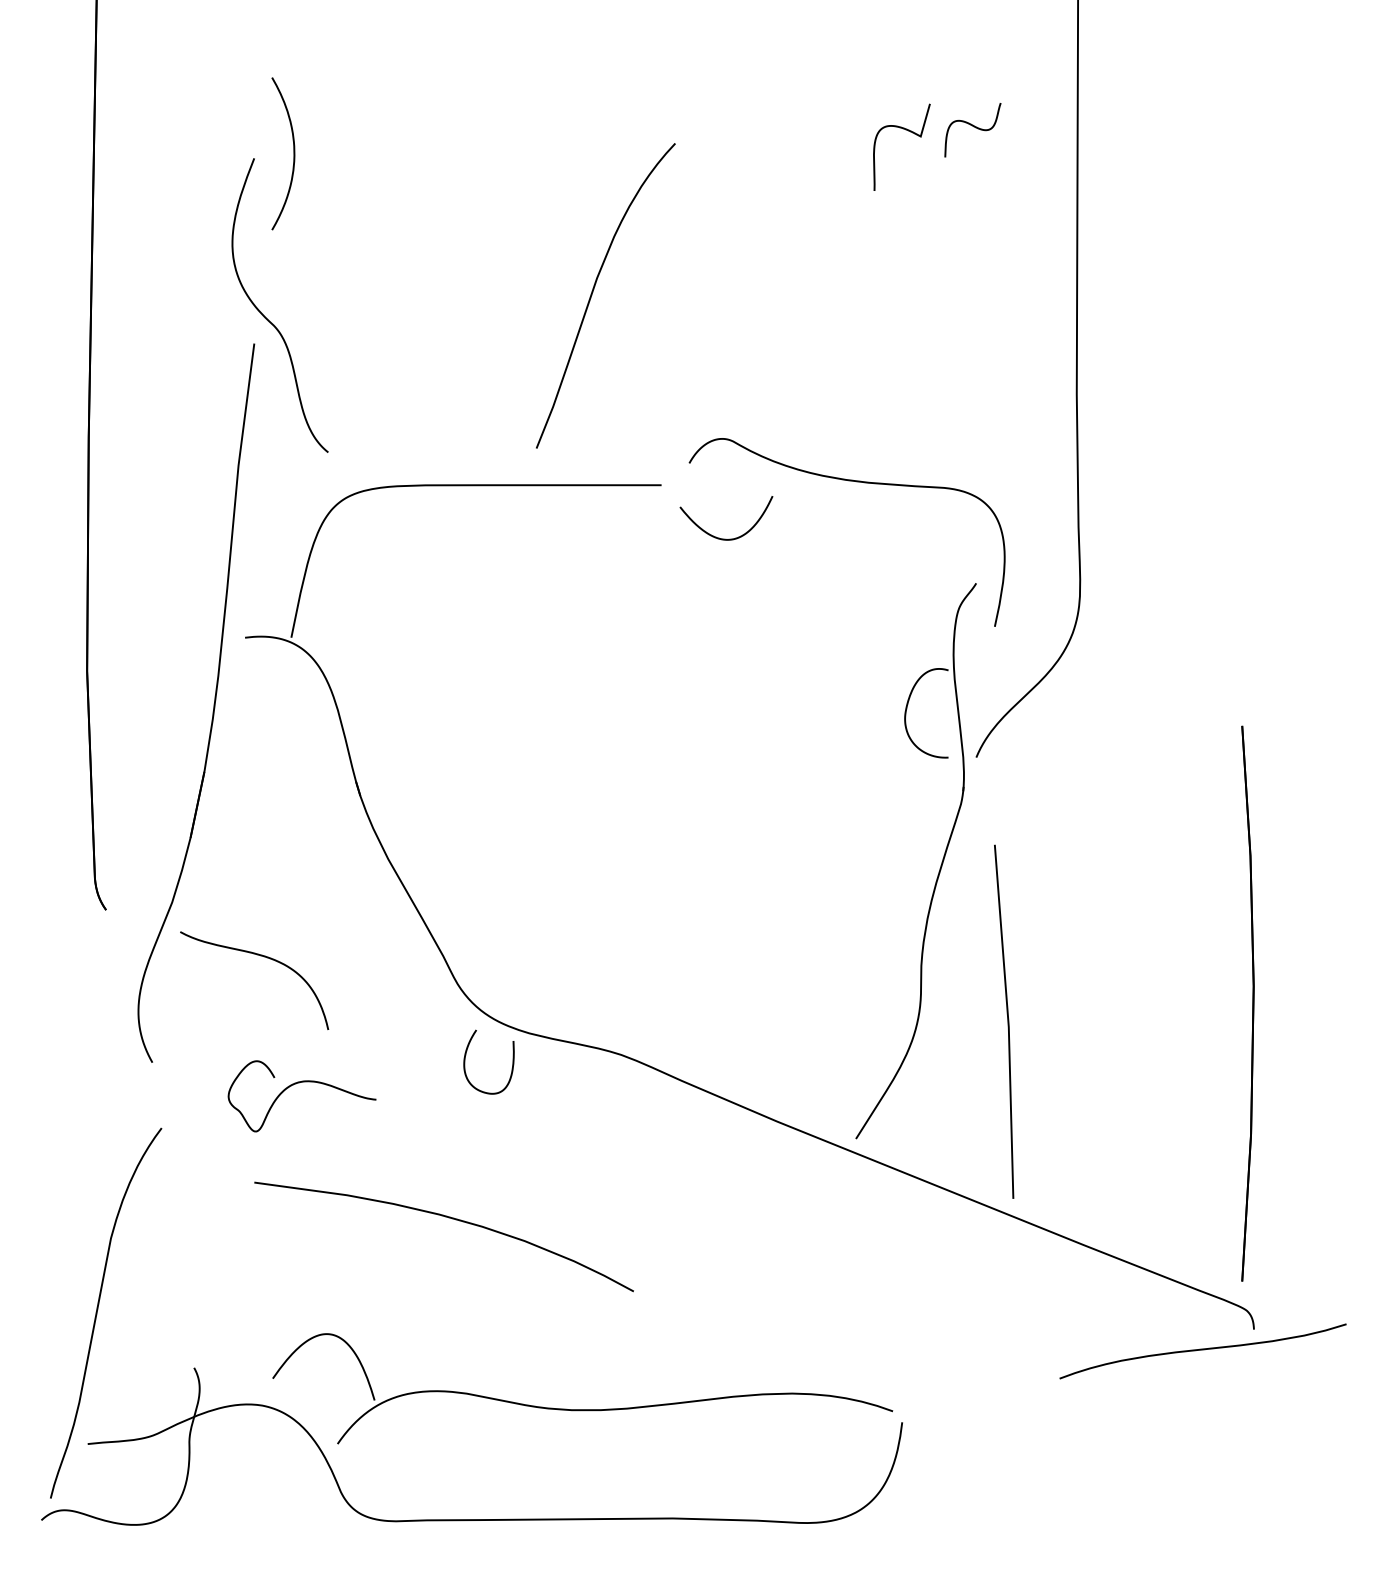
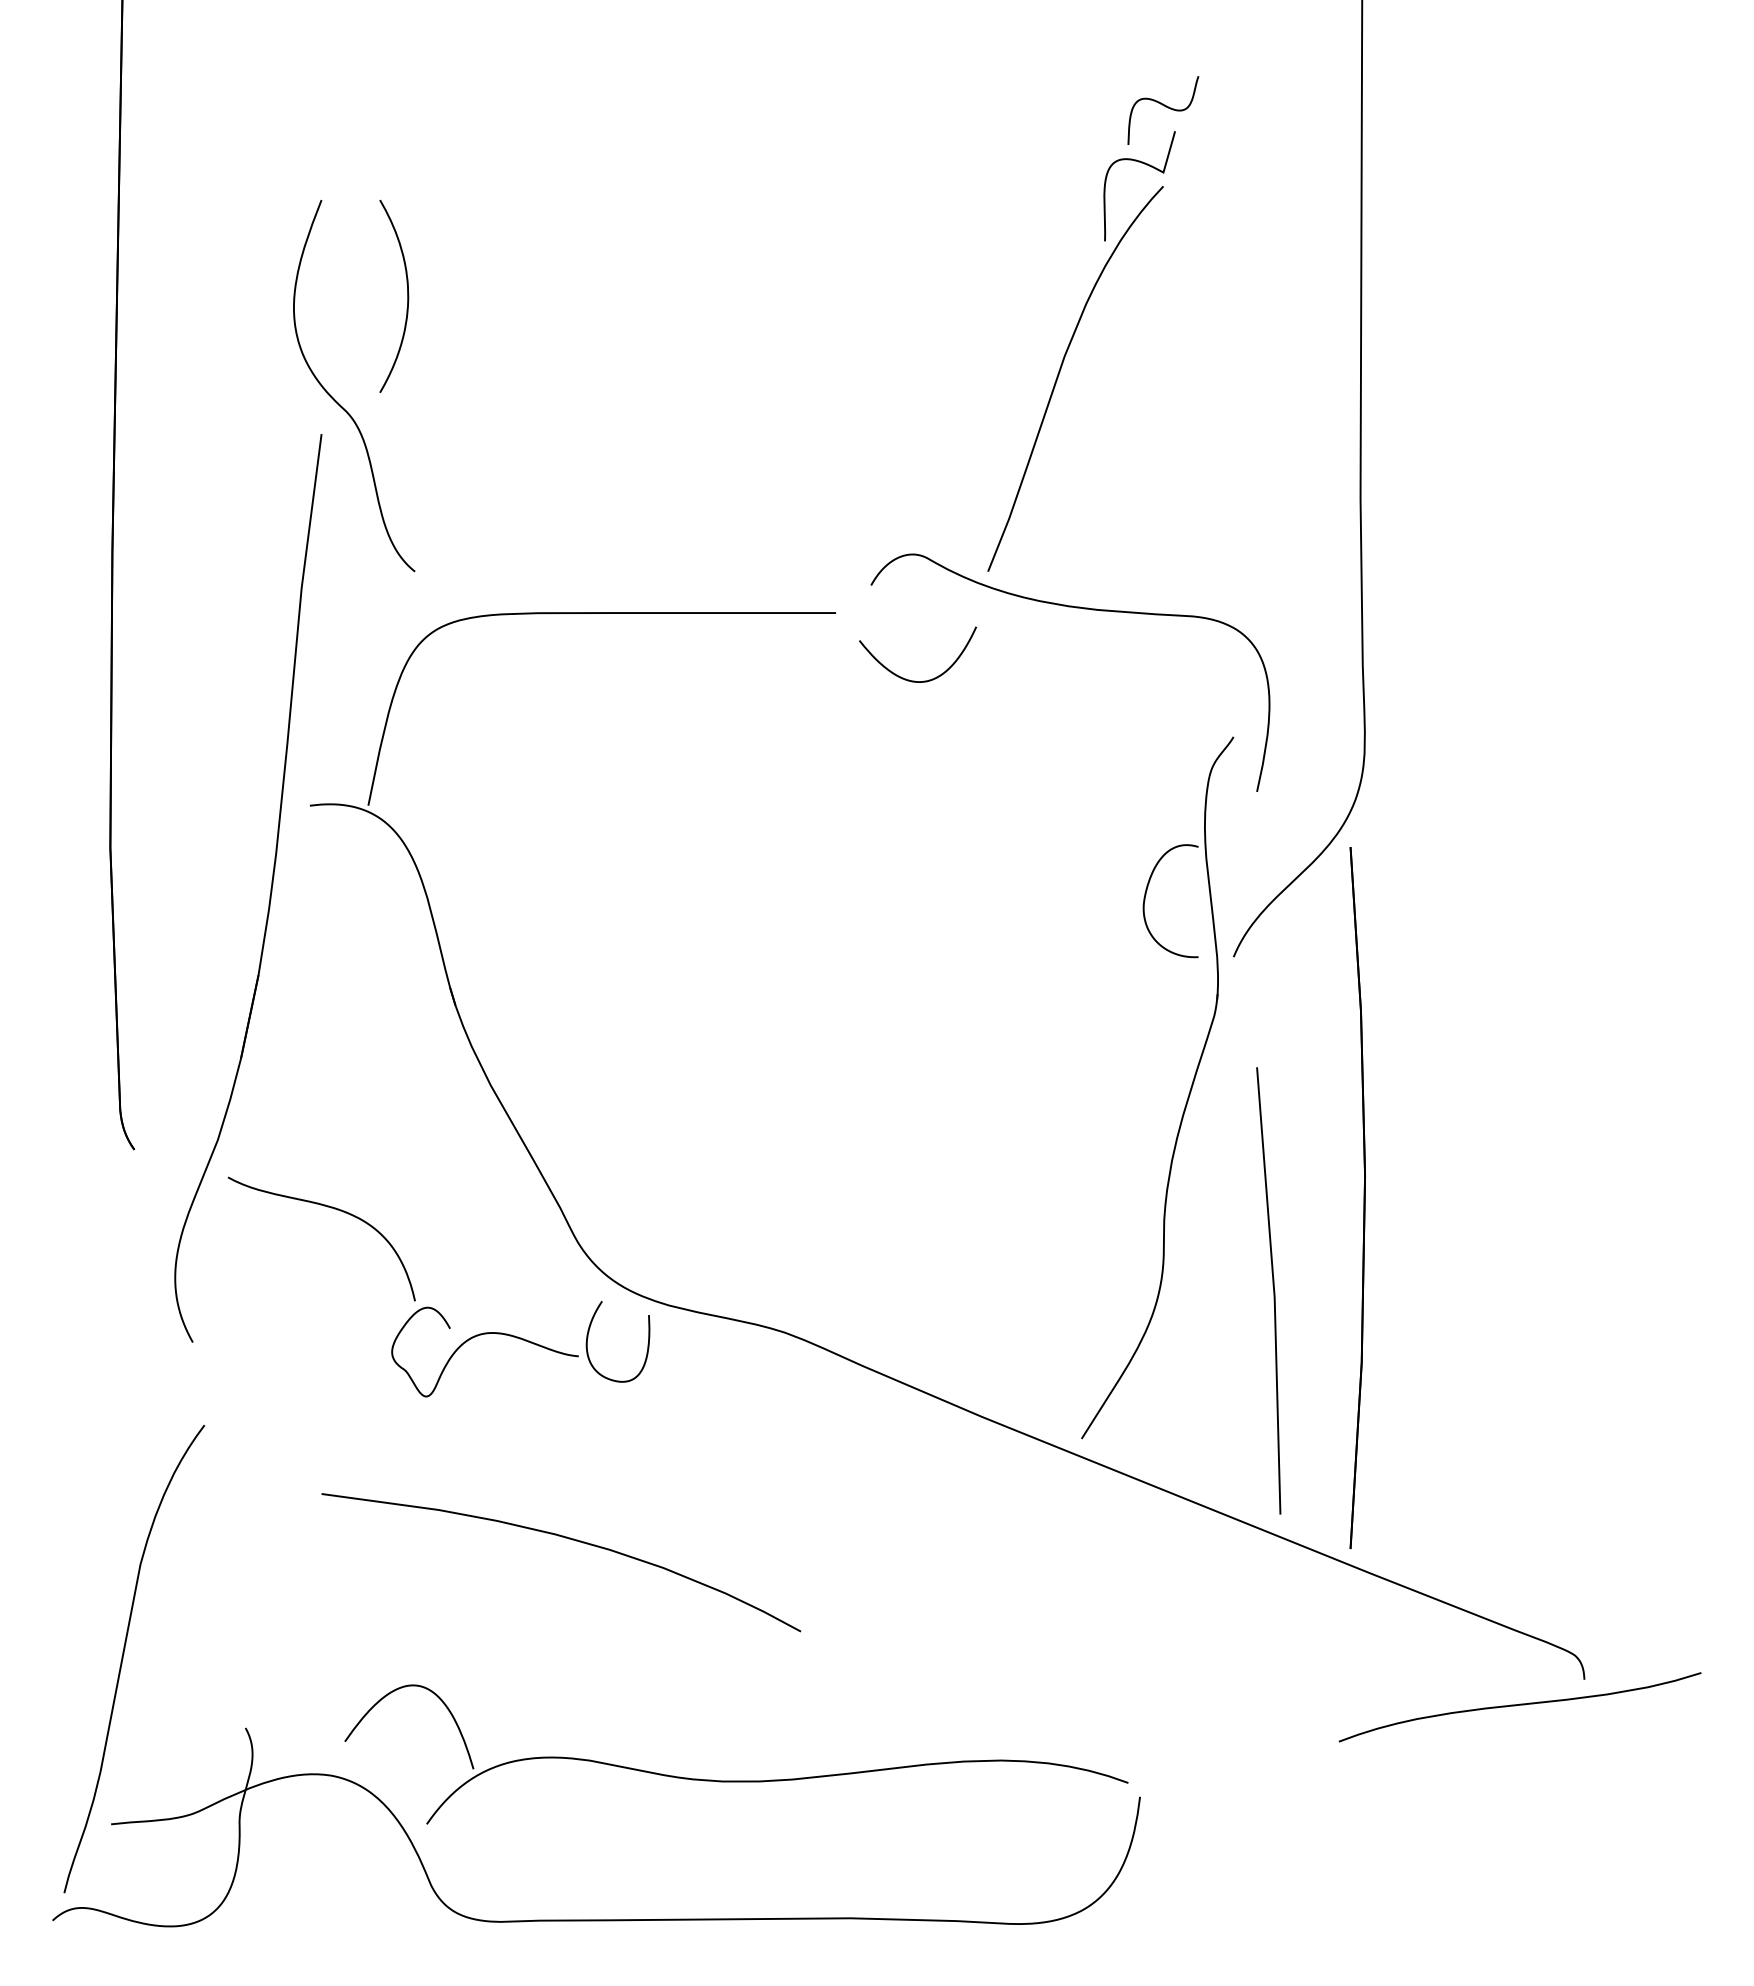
curve: (974, 127) -> (1165, 107), moved
curve: (293, 153) -> (407, 295), moved
curve: (593, 290) -> (1060, 372), moved
part: (1247, 1003) -> (1357, 1197), moved
curve: (297, 1084) -> (478, 1336), moved

